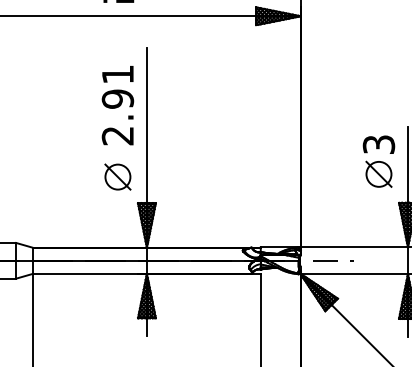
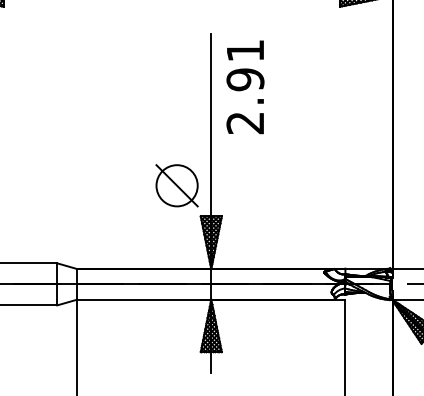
text: (117, 105) -> (244, 87), moved
part: (117, 176) -> (176, 185), size x1.4

